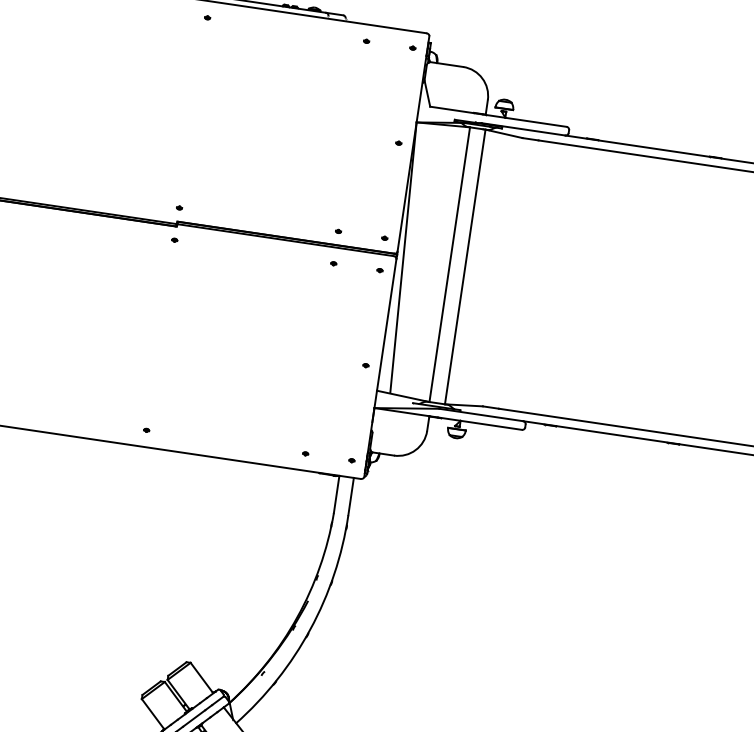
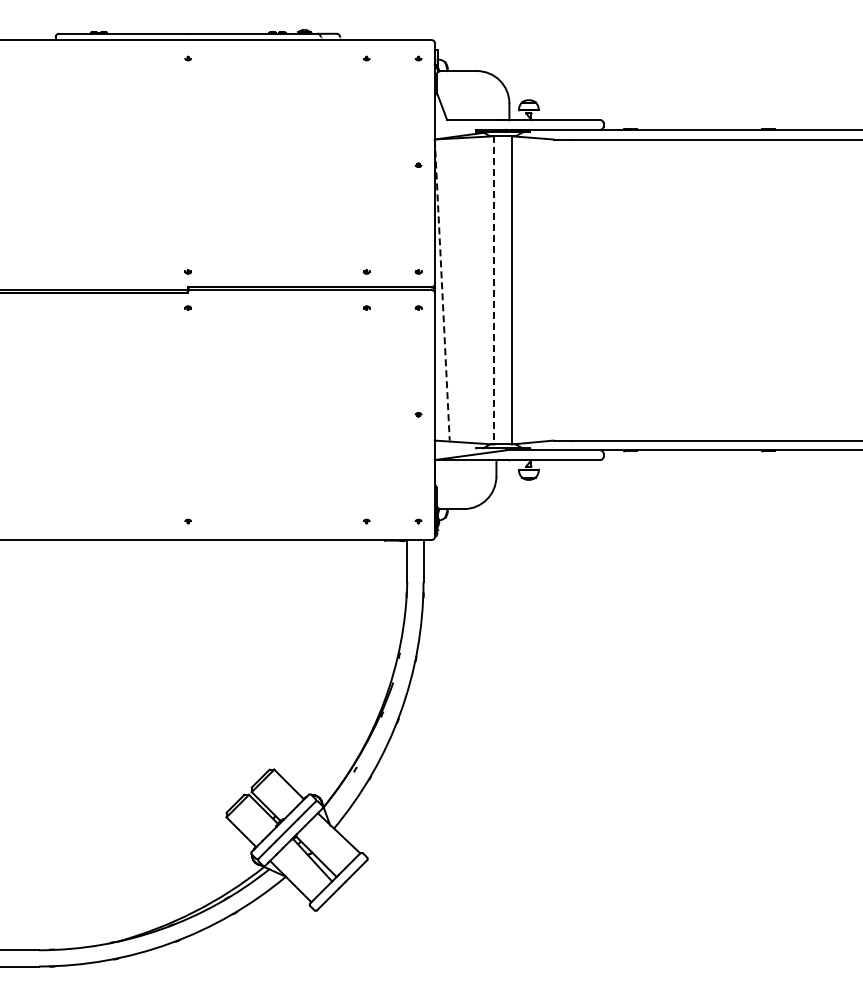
line: (403, 257) -> (442, 290), solid -> dashed
line: (449, 264) -> (494, 290), solid -> dashed

